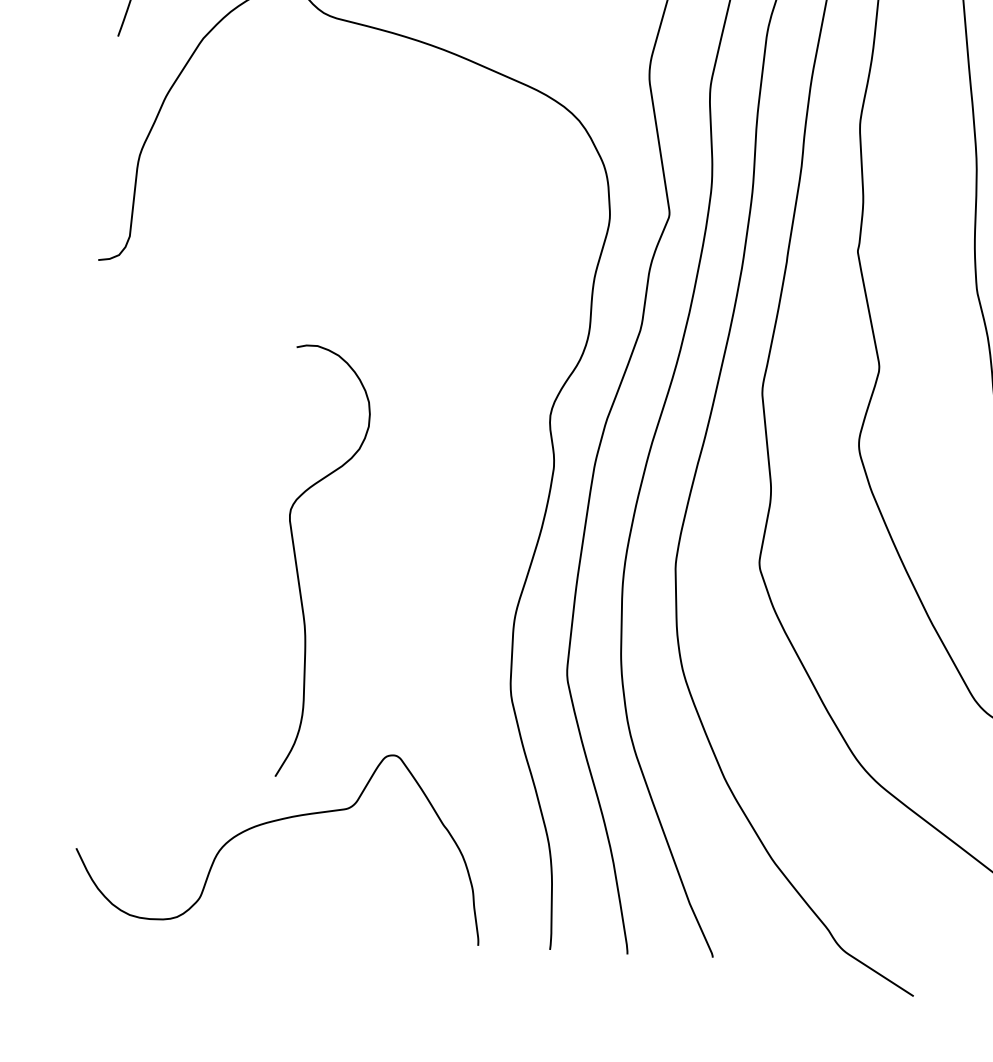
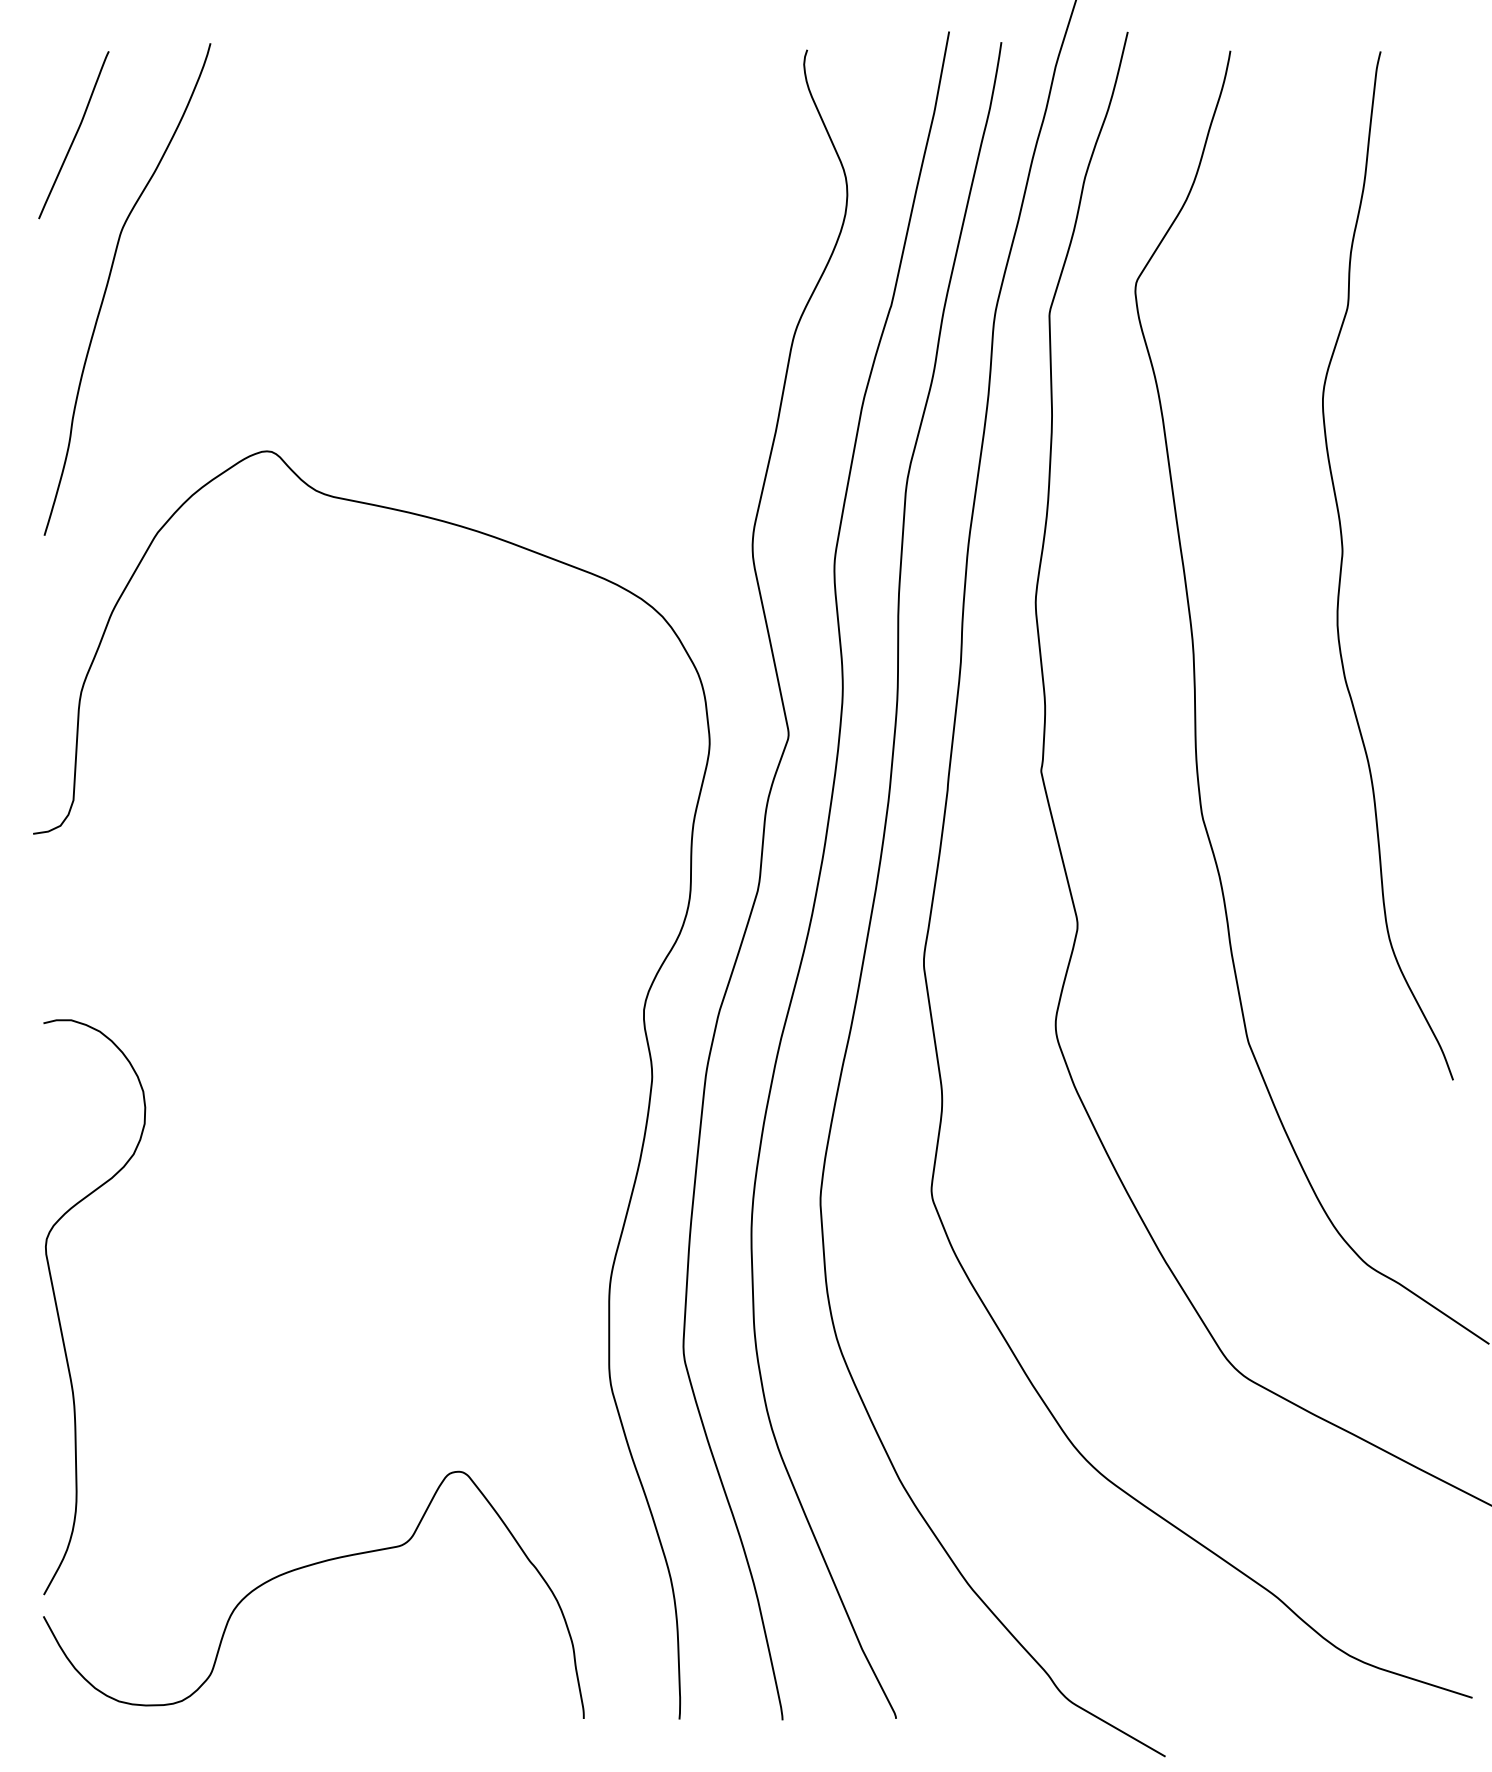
curve: (297, 567) -> (59, 1315), moved

